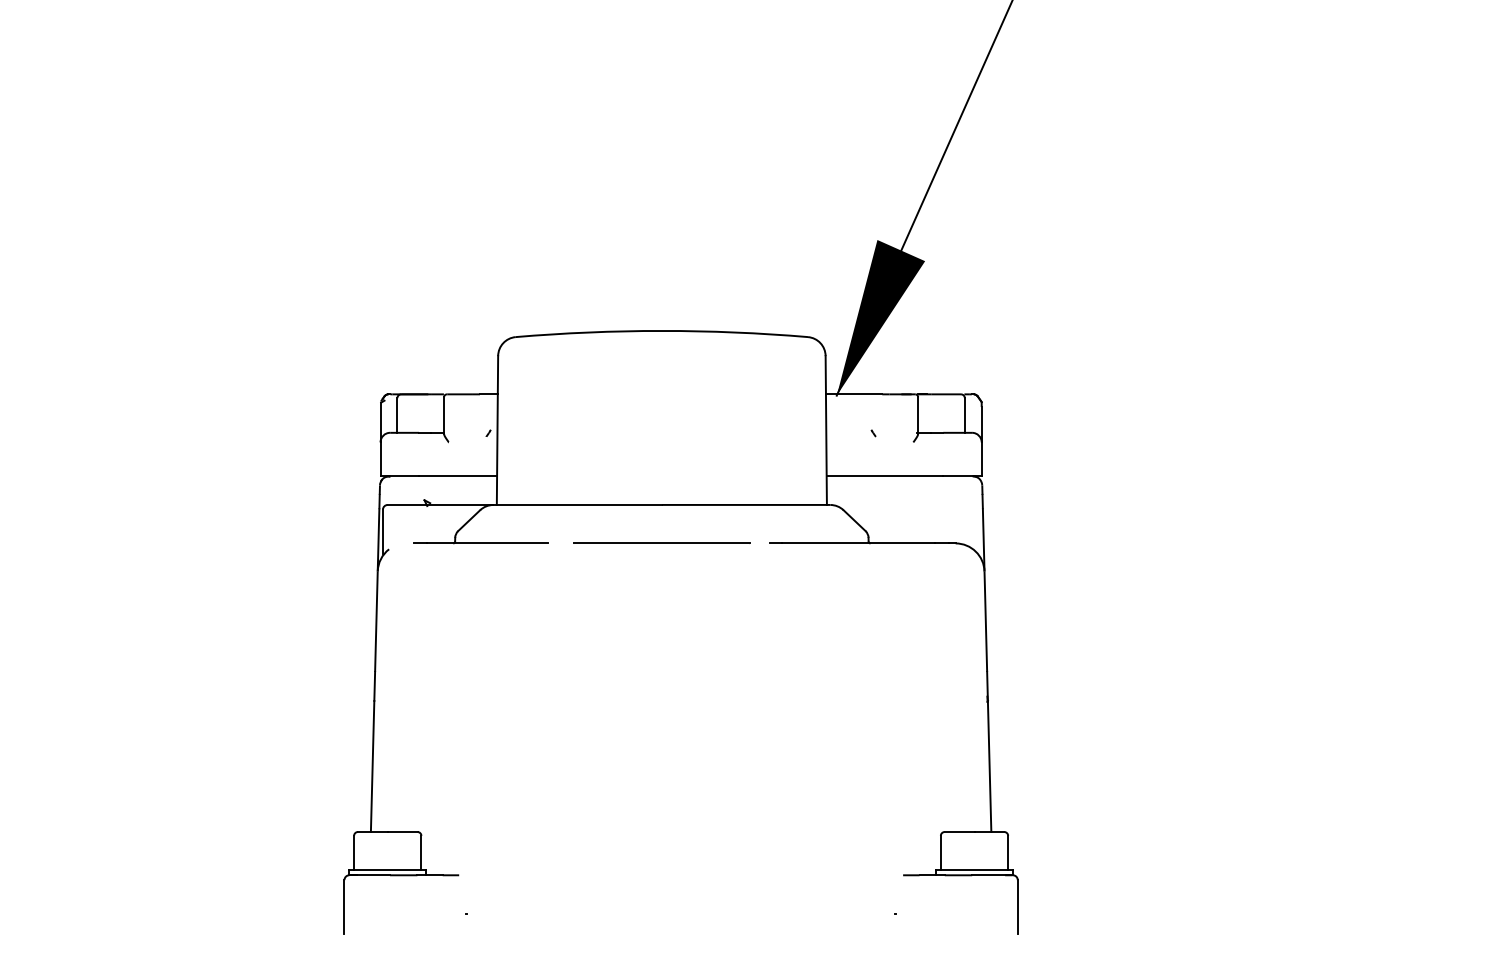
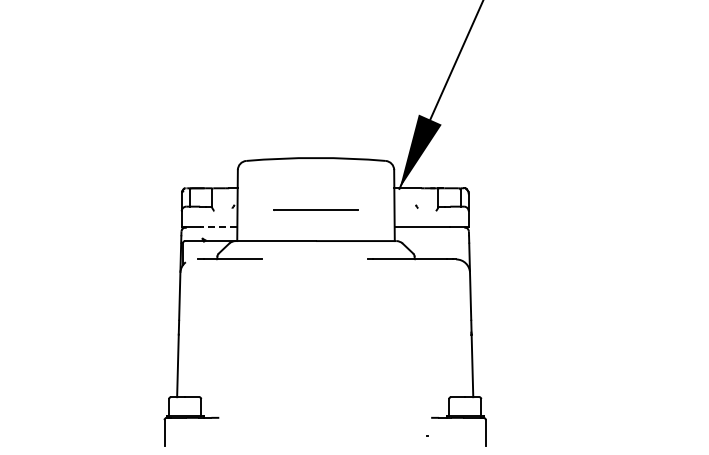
line: (457, 476) -> (218, 227), solid -> dashed
line: (660, 541) -> (315, 209), moved

